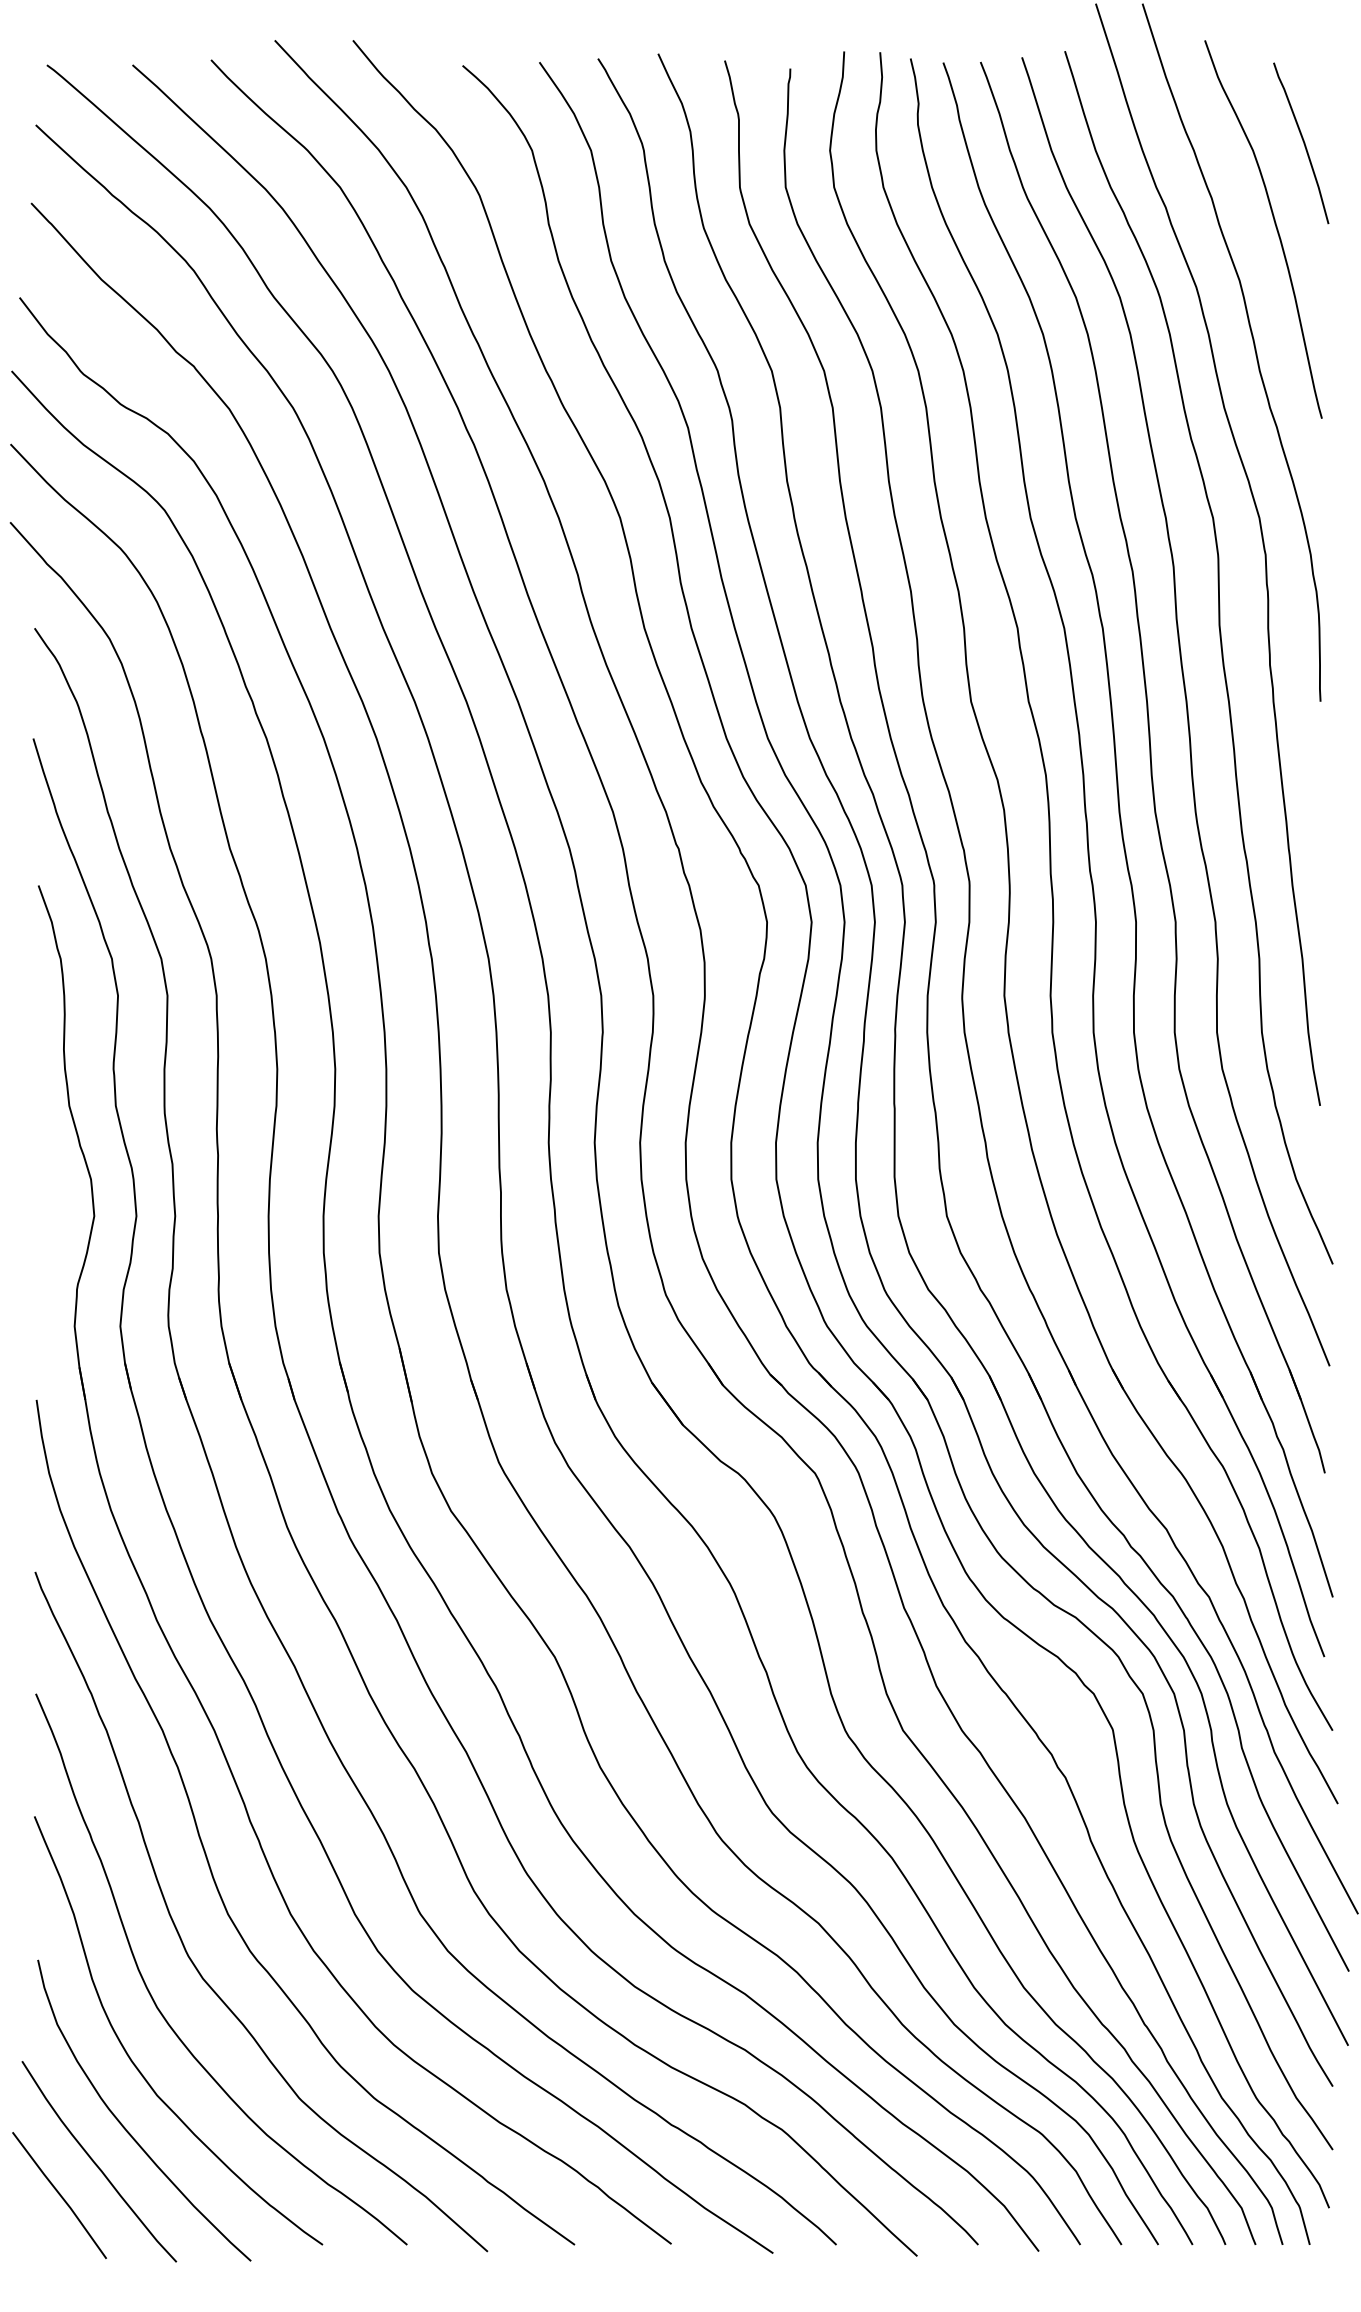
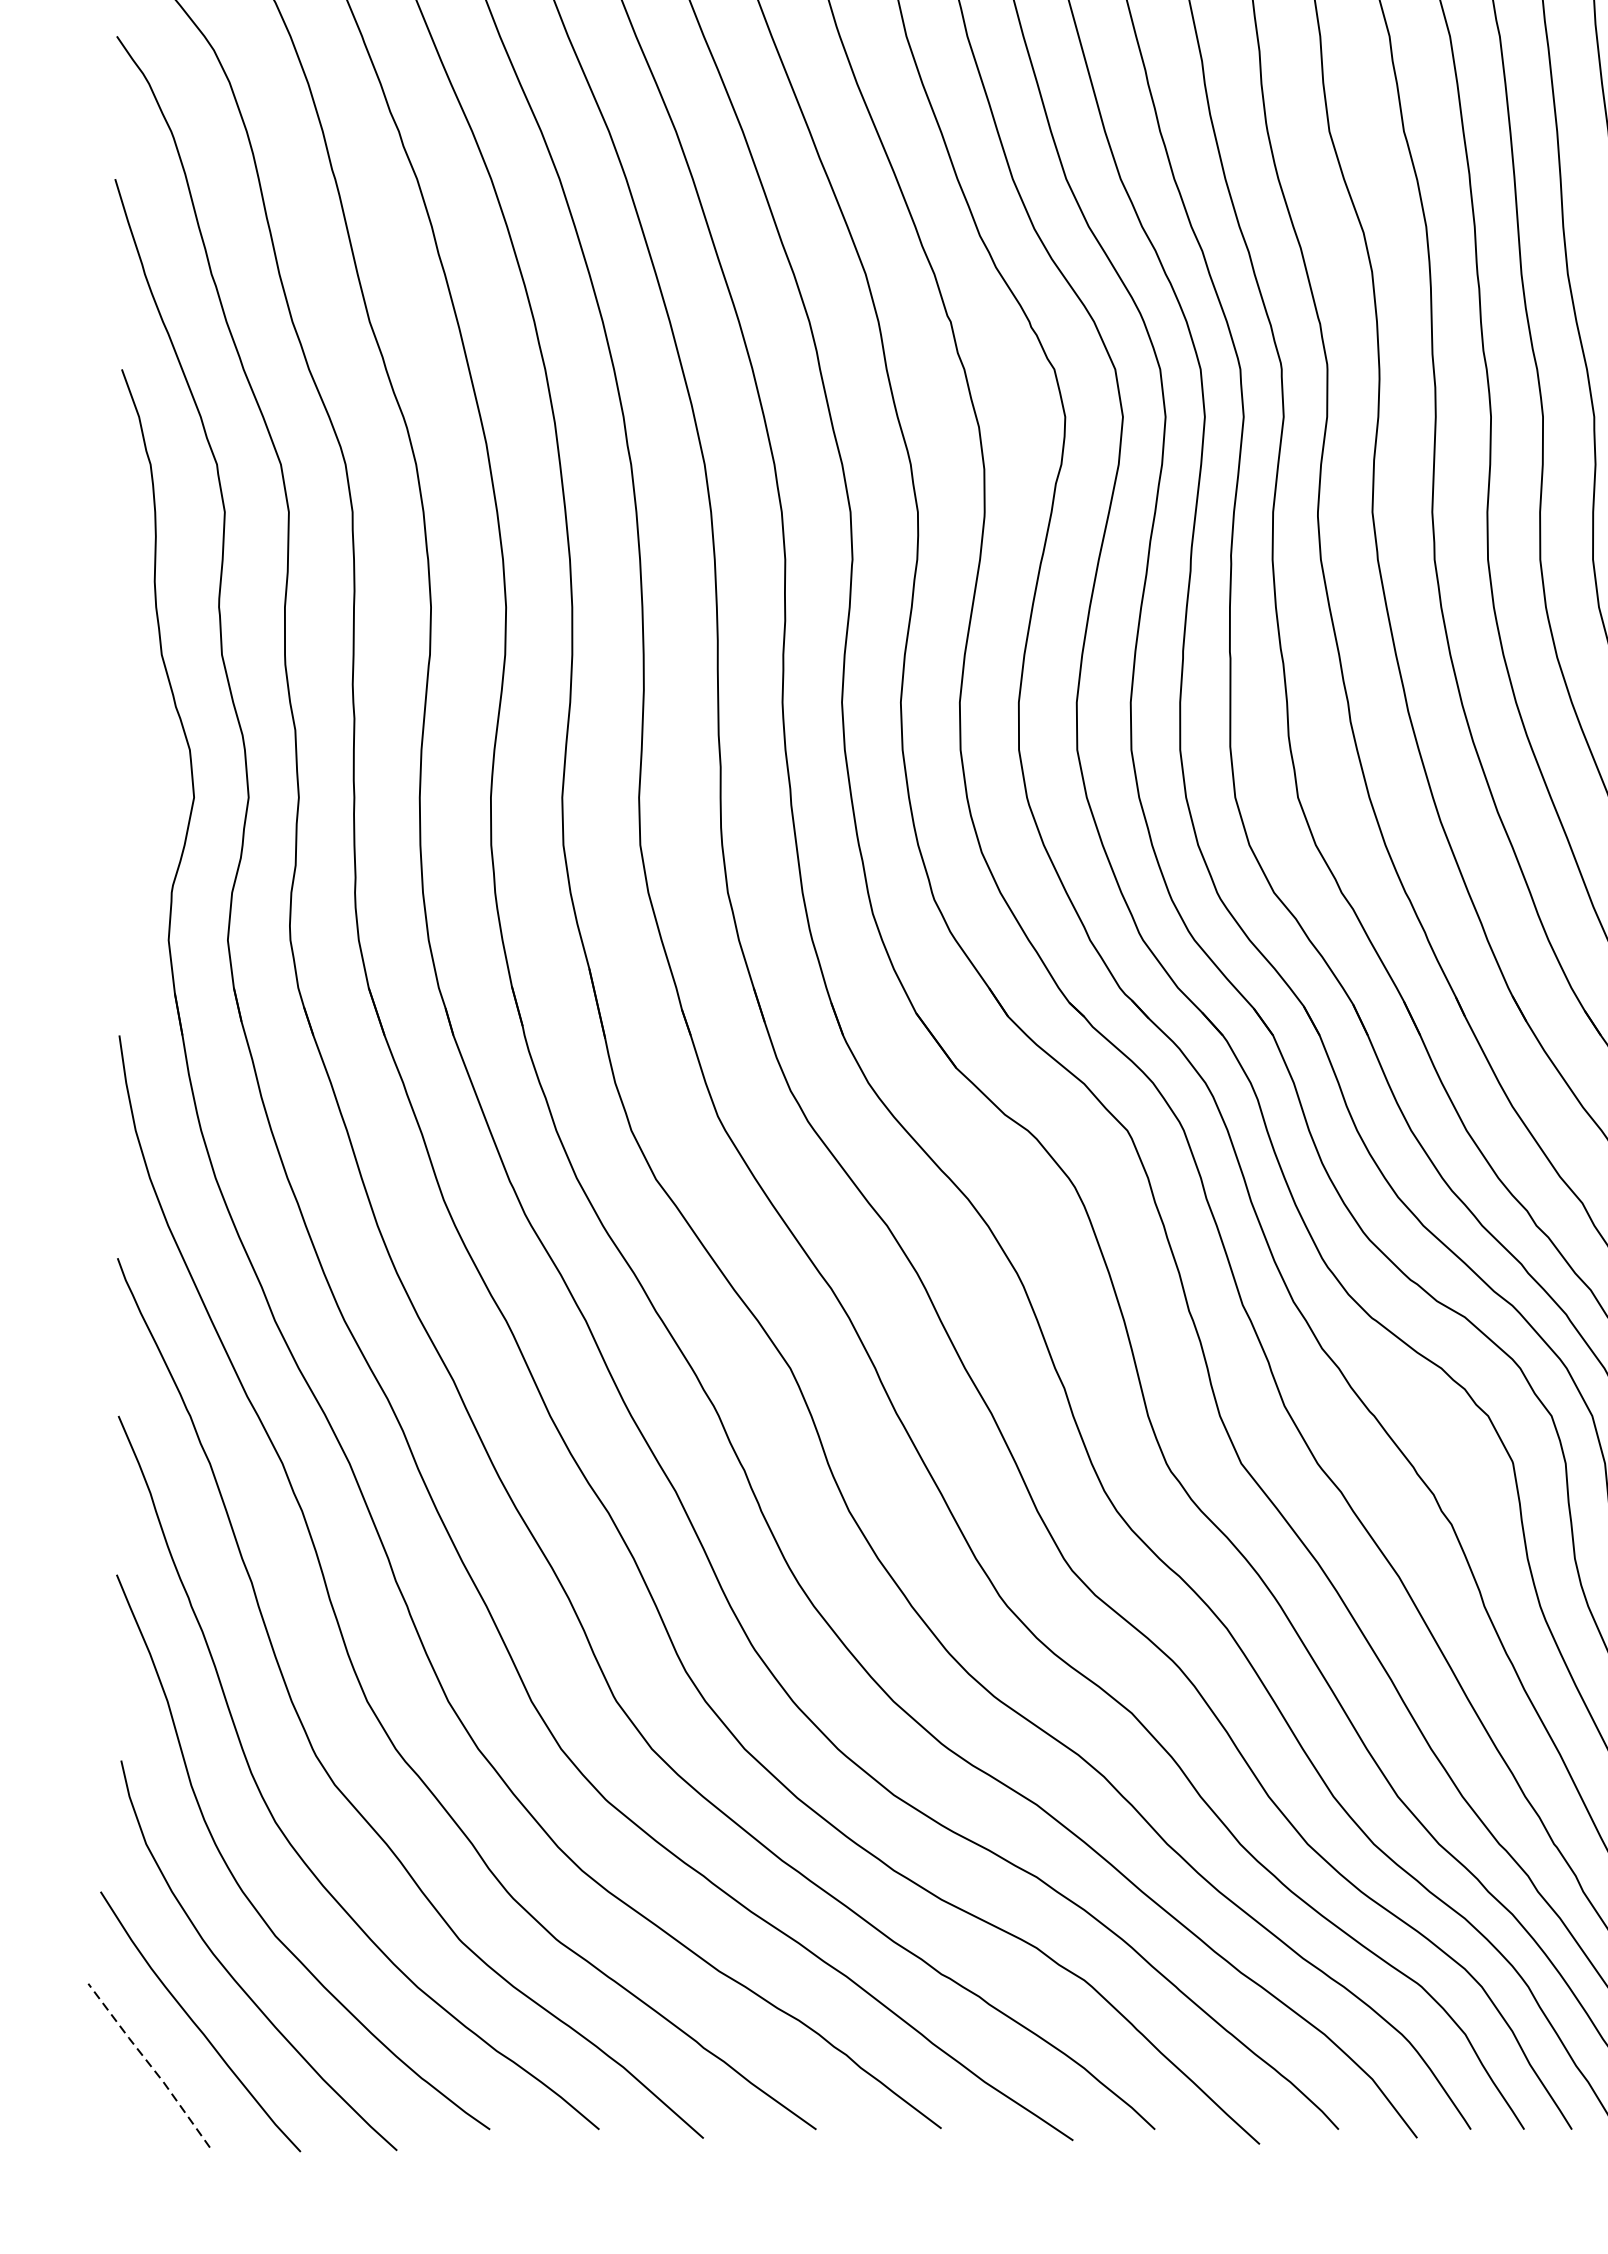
line: (60, 2195) -> (150, 2065), solid -> dashed

